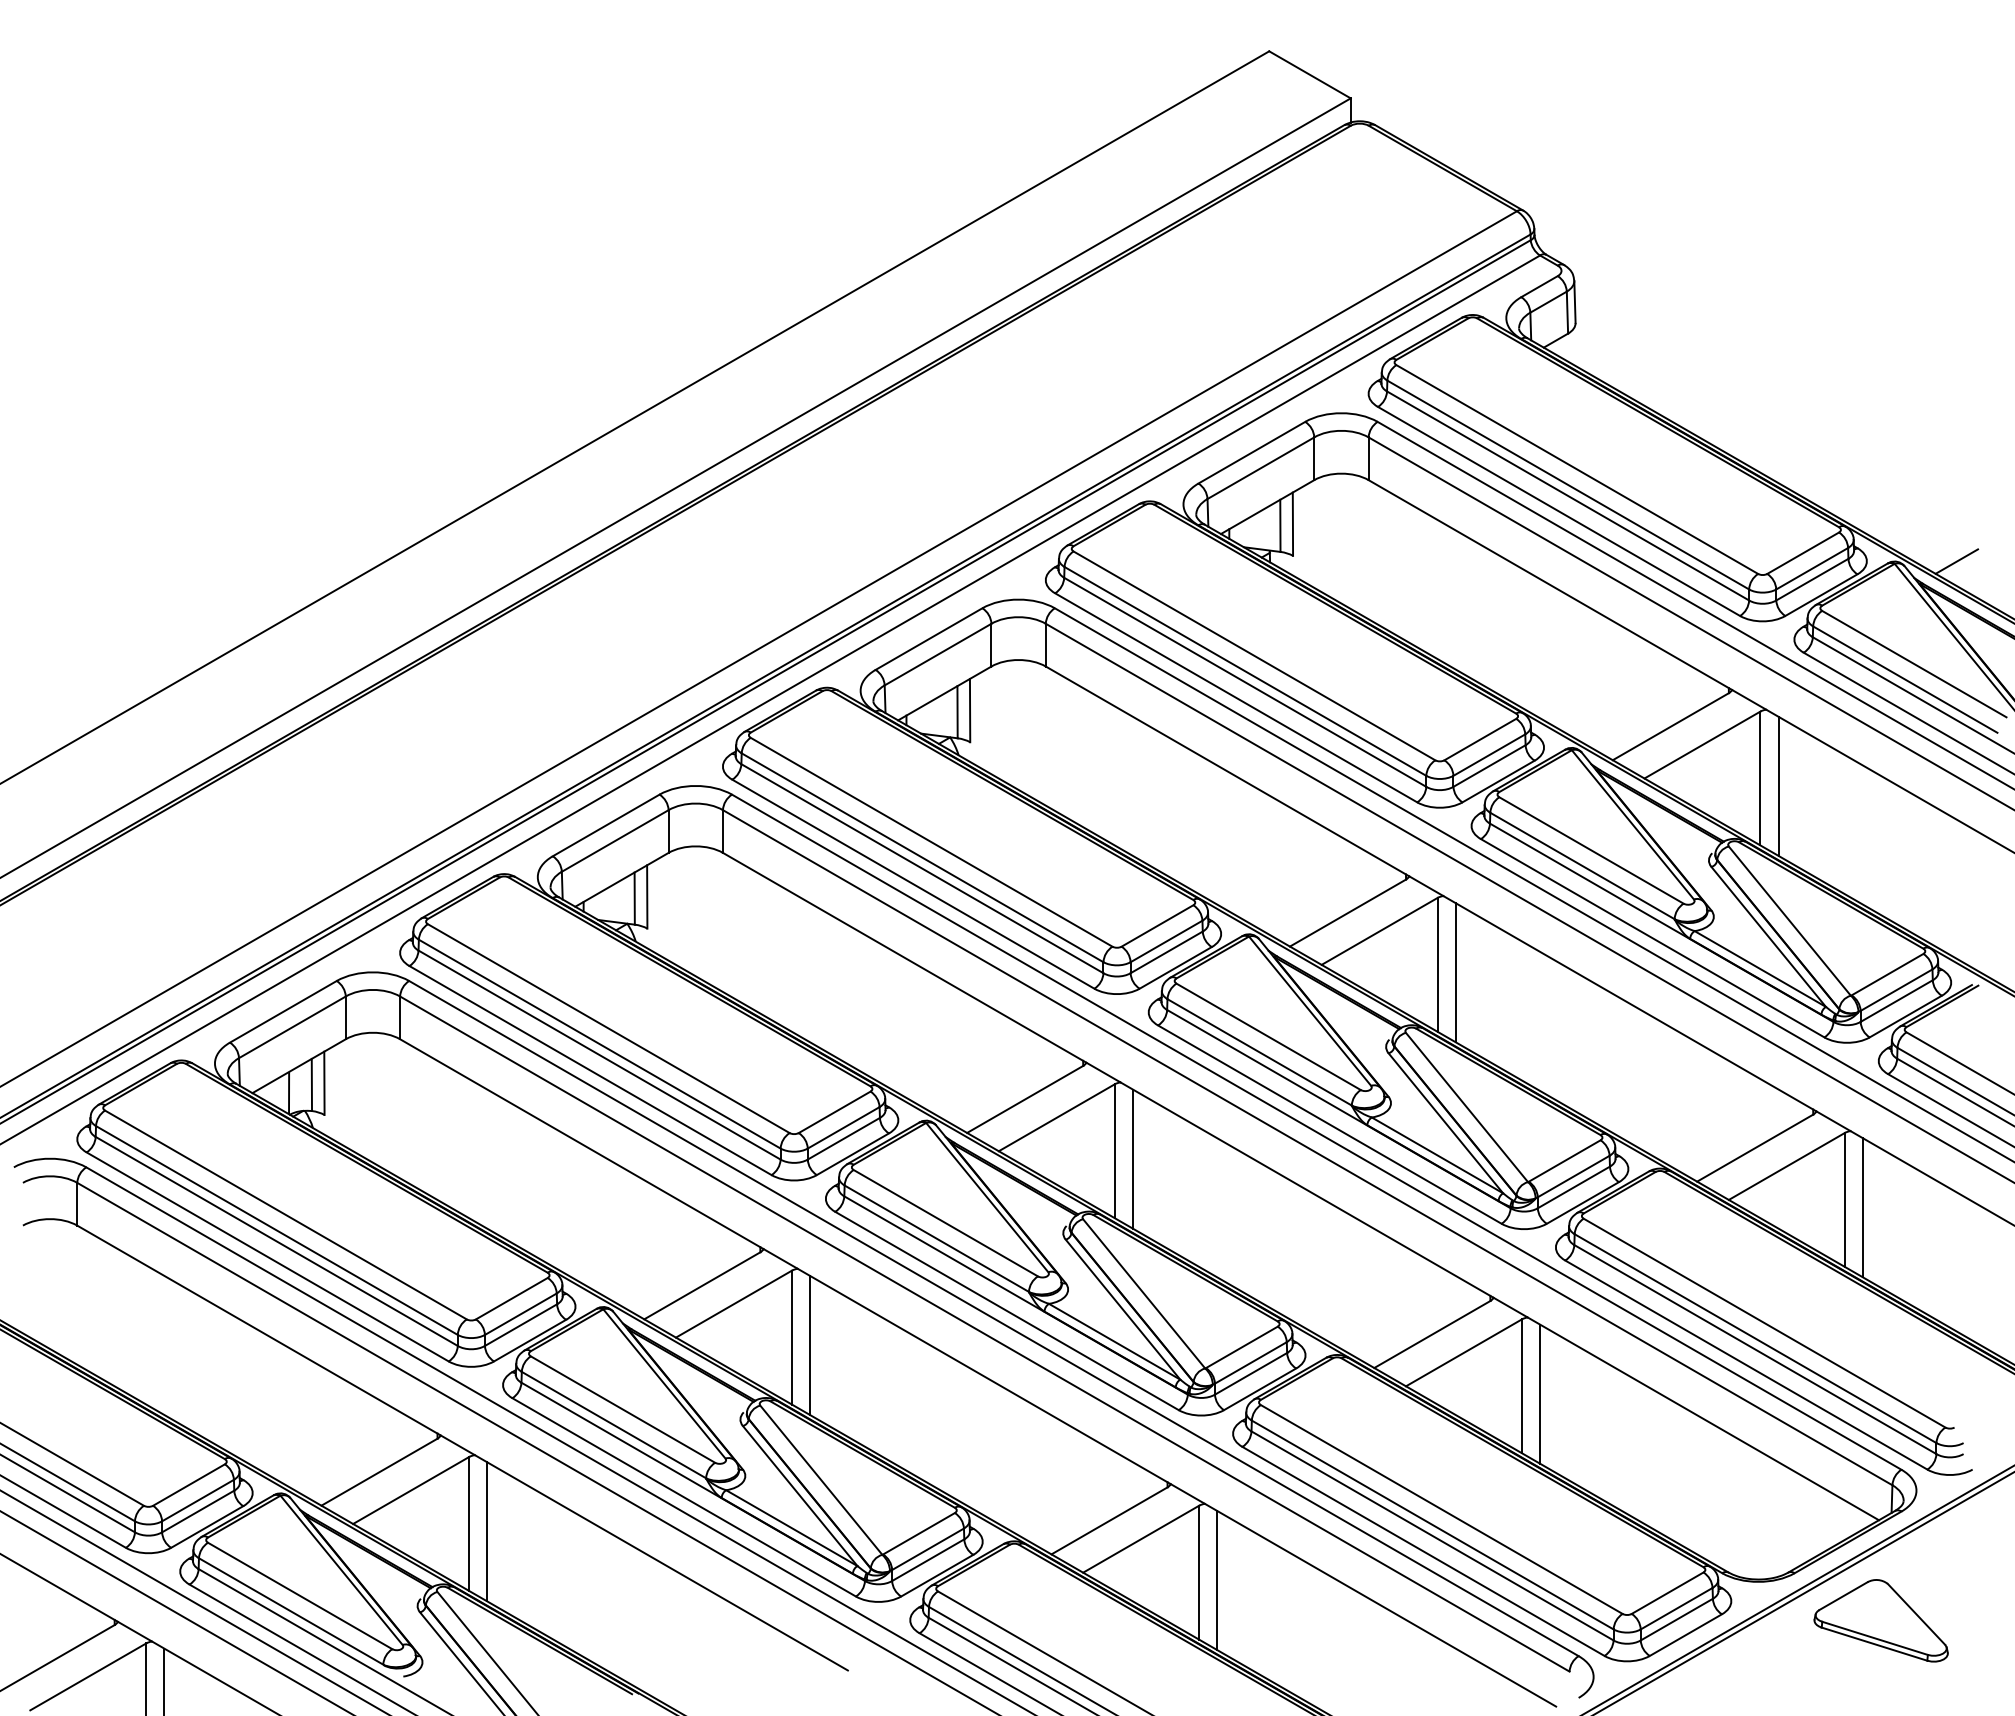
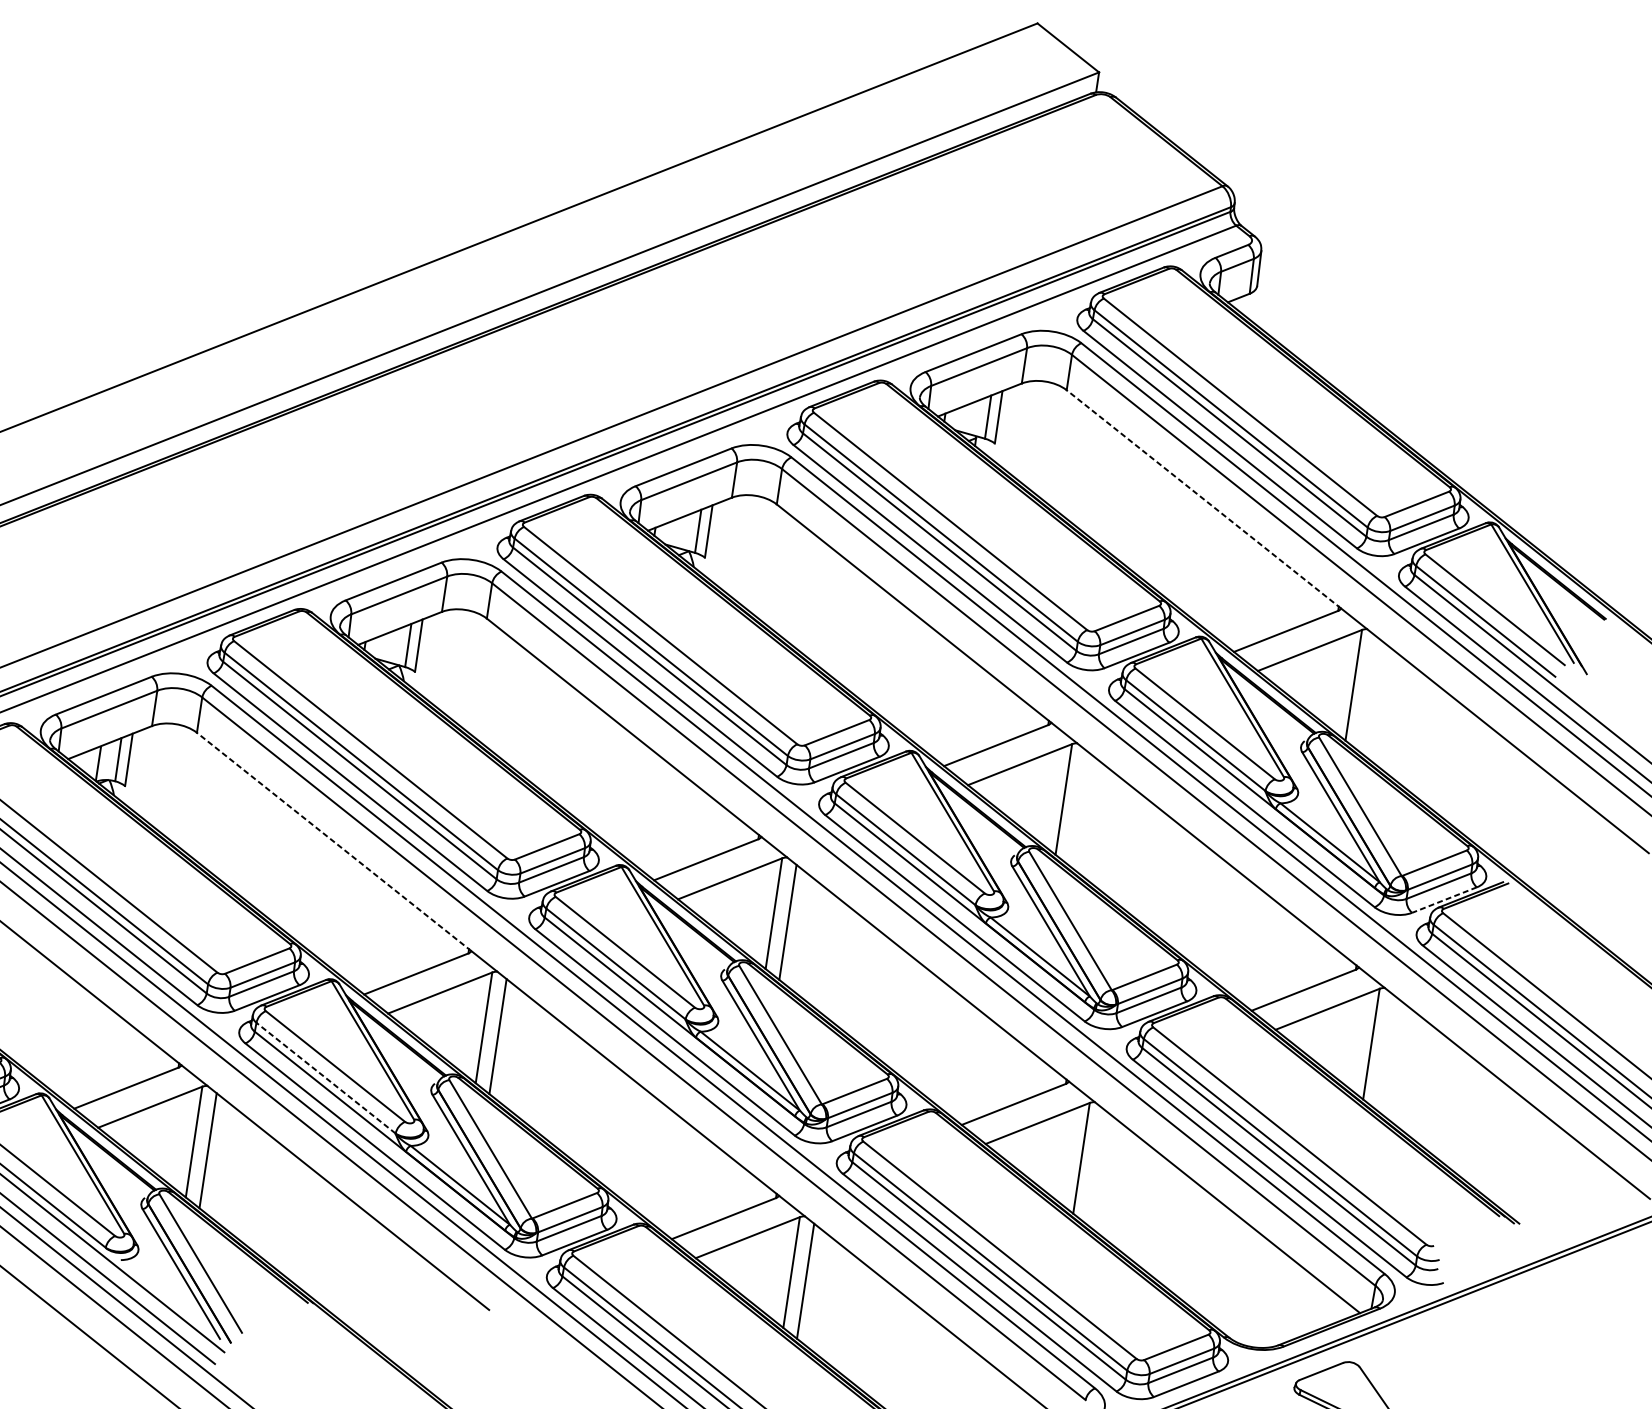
line: (1956, 561) -> (1542, 530), removed
line: (1550, 585) -> (1204, 499), solid -> dashed
line: (1778, 785) -> (1367, 693), removed
line: (1455, 972) -> (1077, 808), removed
line: (1905, 1016) -> (1444, 899), solid -> dashed
line: (581, 1144) -> (333, 842), solid -> dashed
line: (1862, 1207) -> (1385, 1052), removed
line: (1540, 1393) -> (1095, 1166), removed
line: (613, 1424) -> (325, 1077), solid -> dashed

